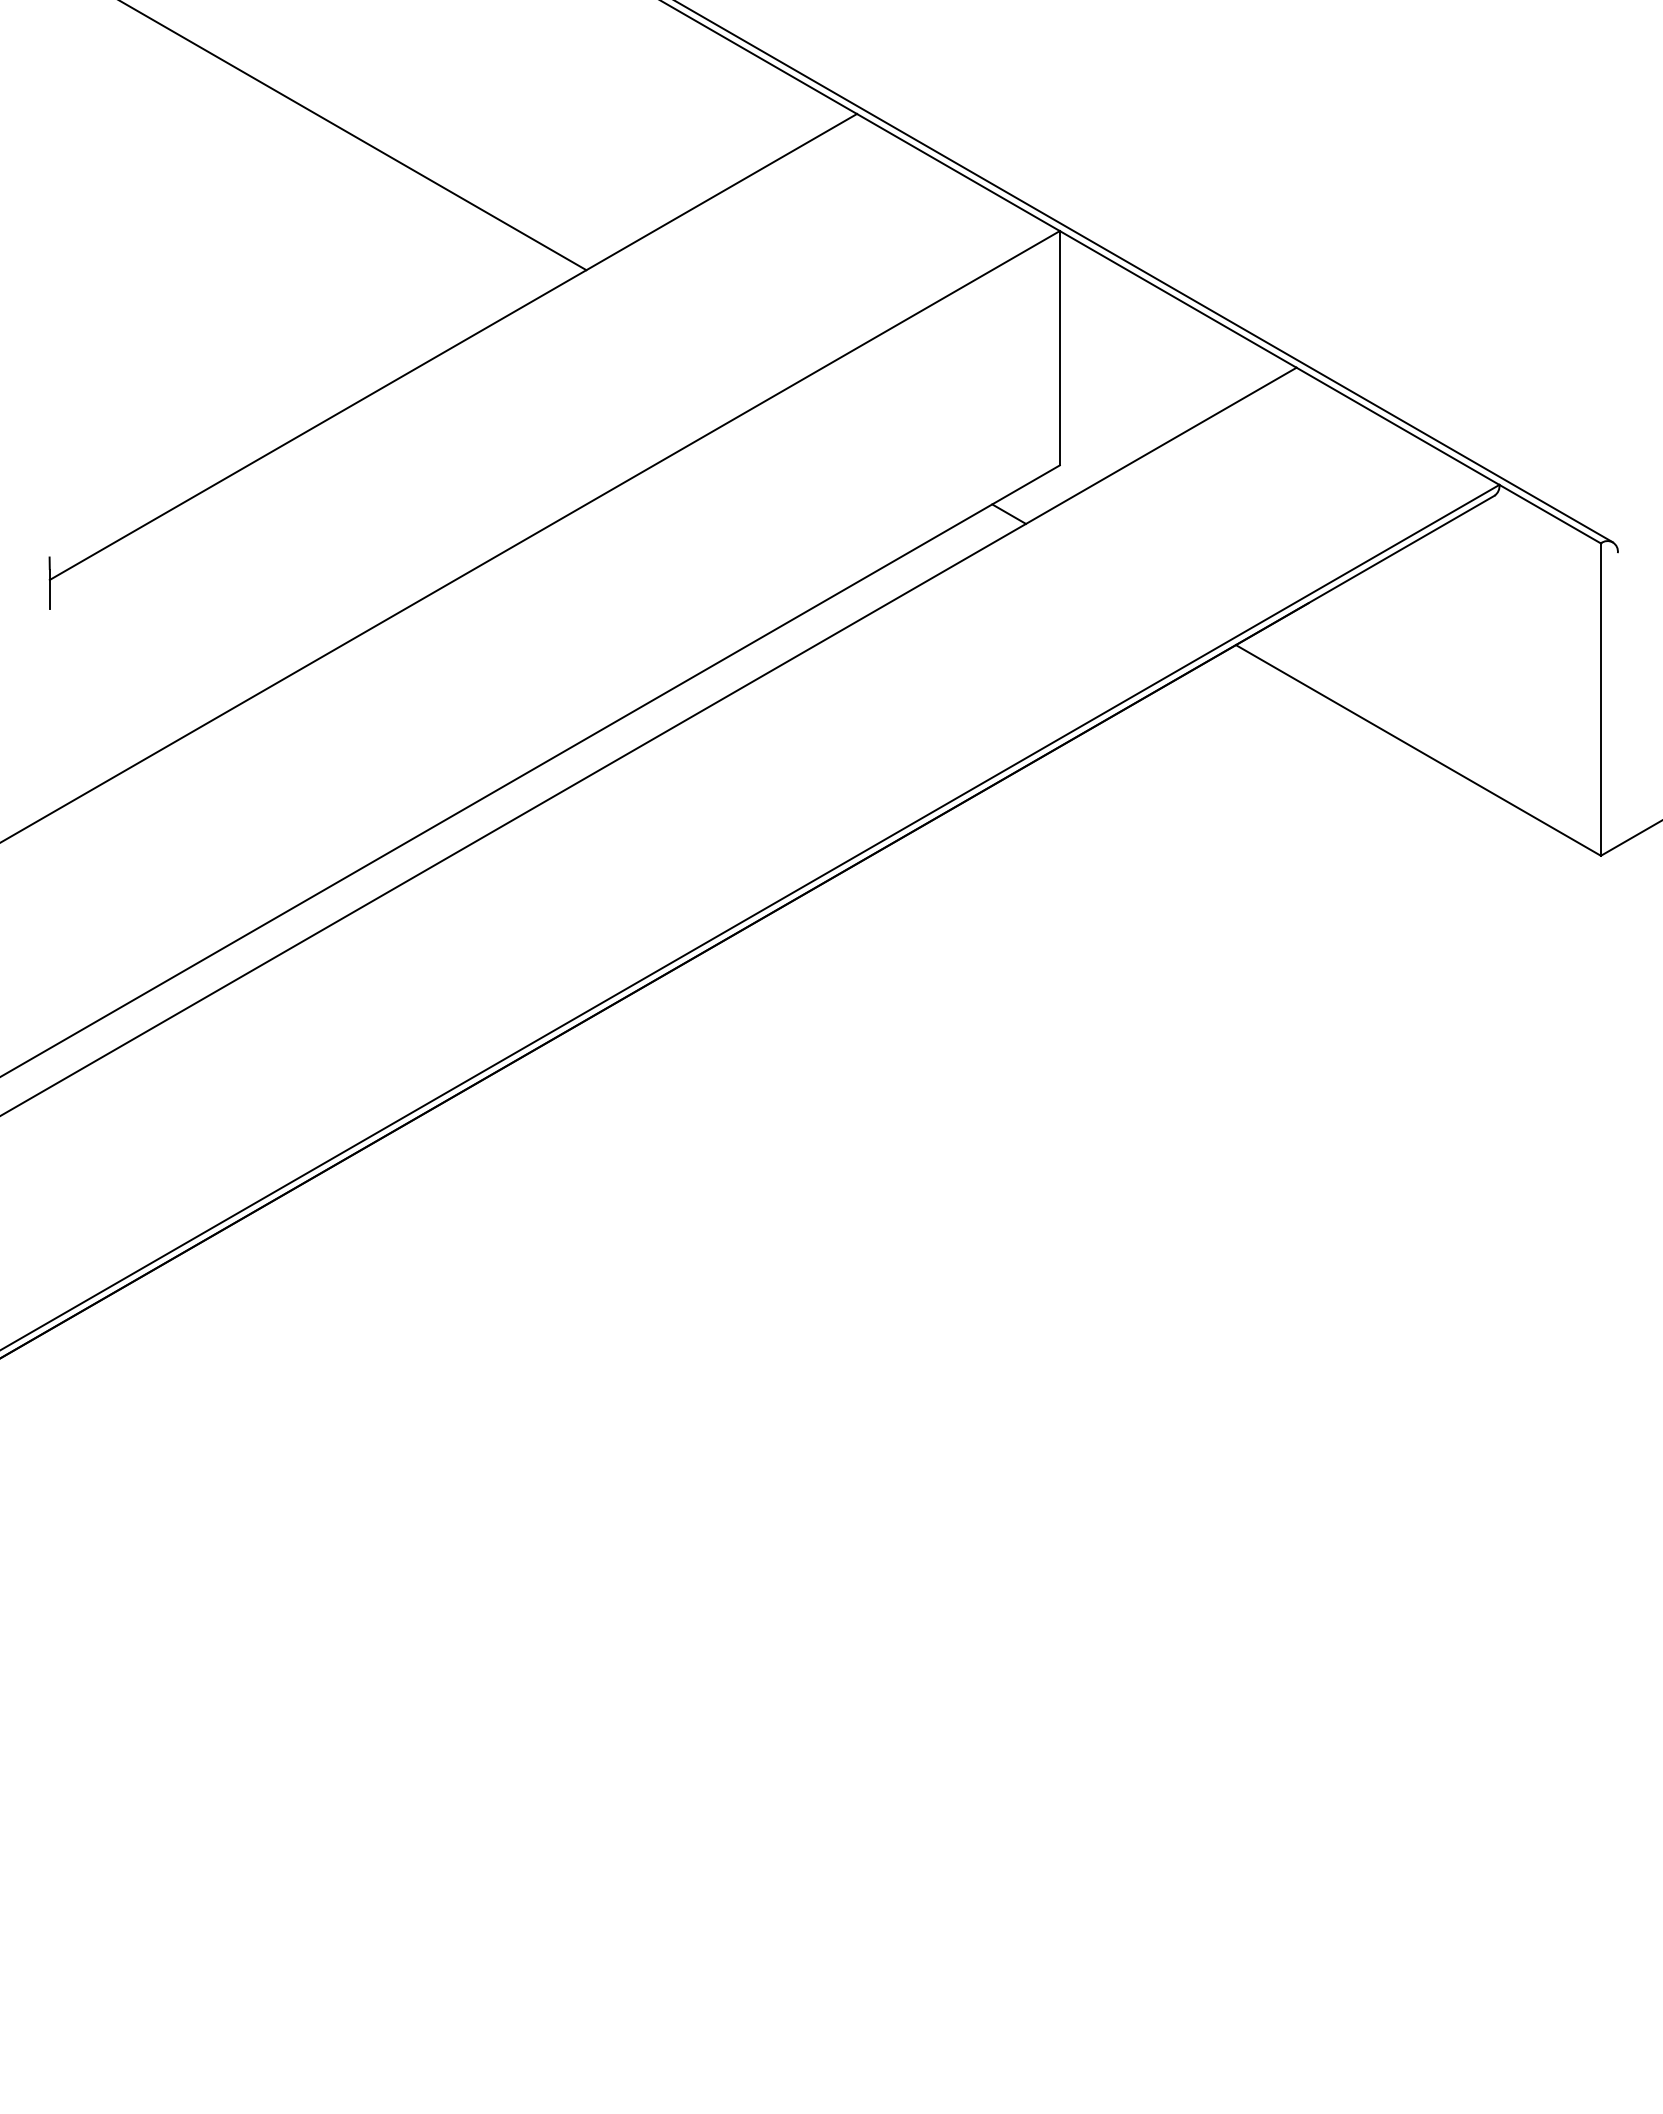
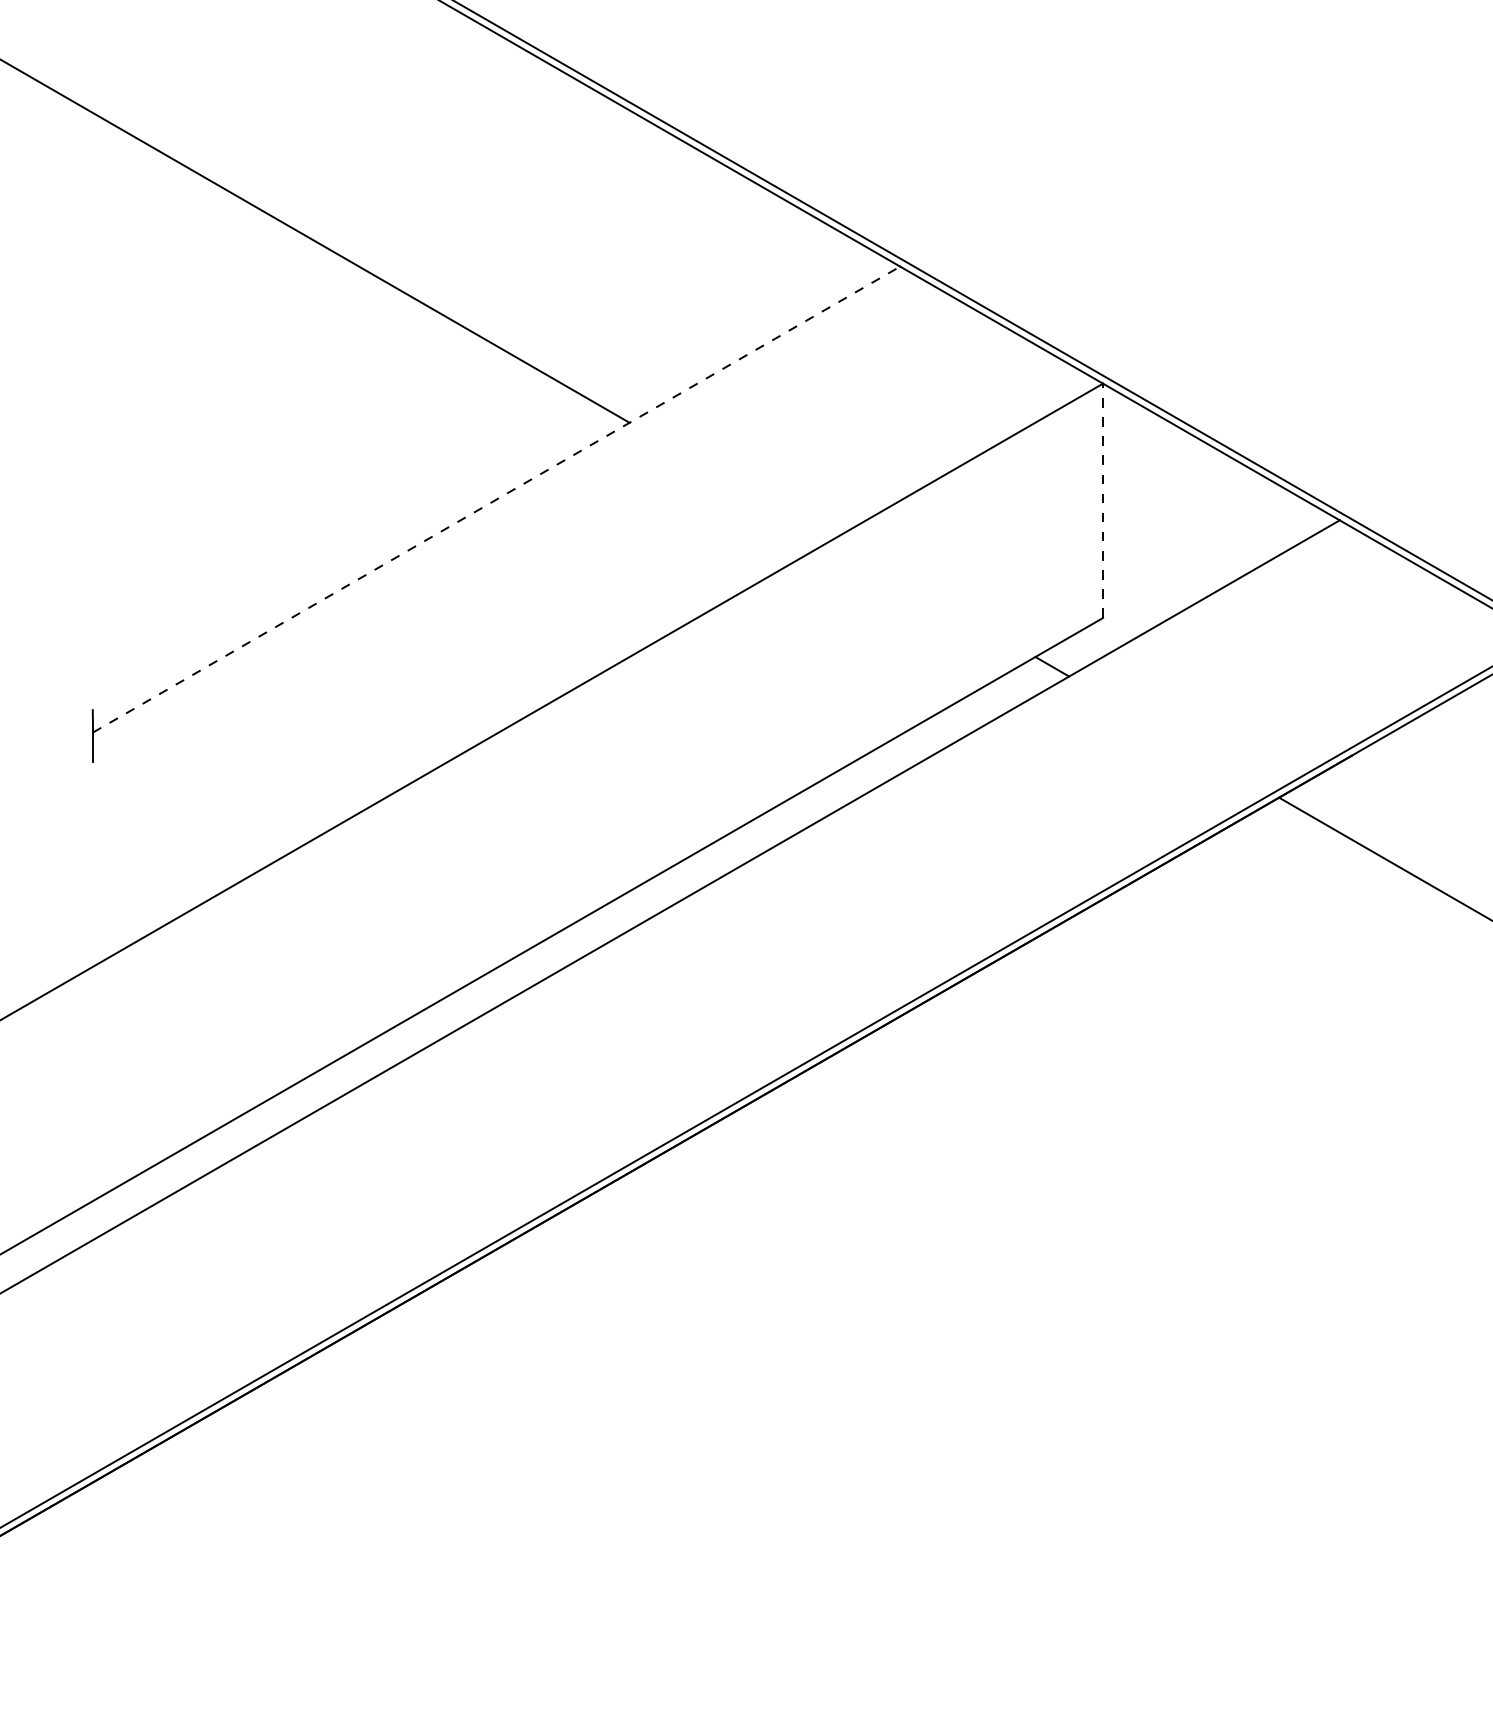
line: (453, 346) -> (496, 499), solid -> dashed
line: (1059, 347) -> (1102, 500), solid -> dashed

